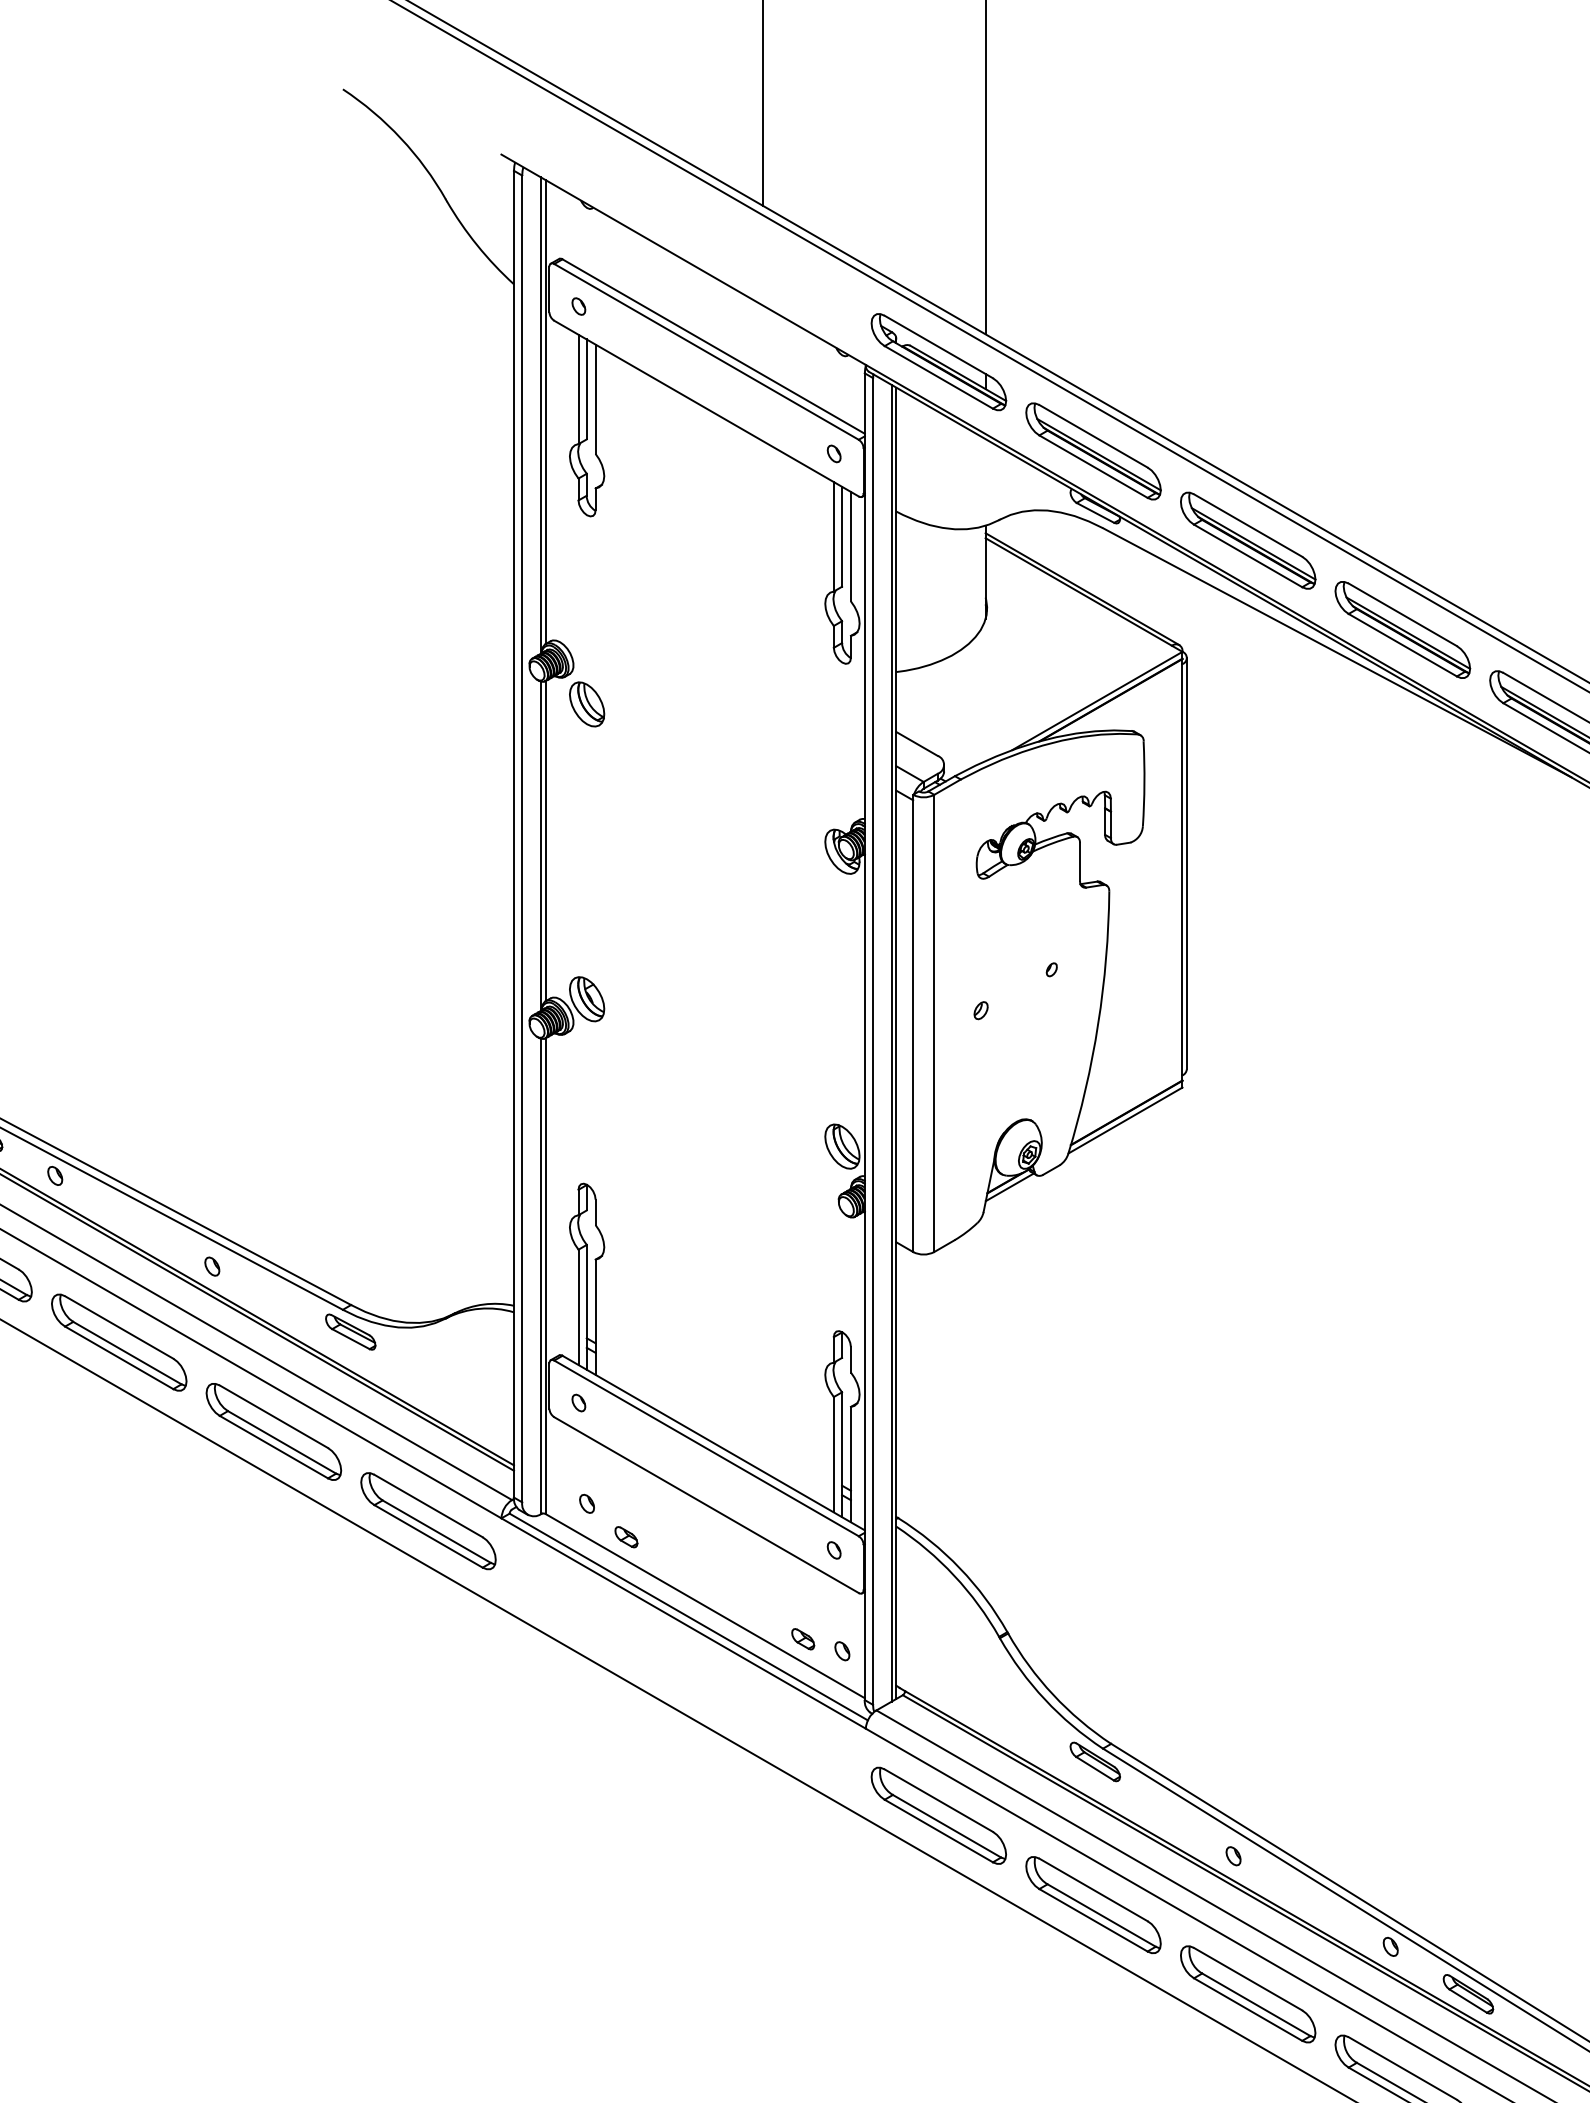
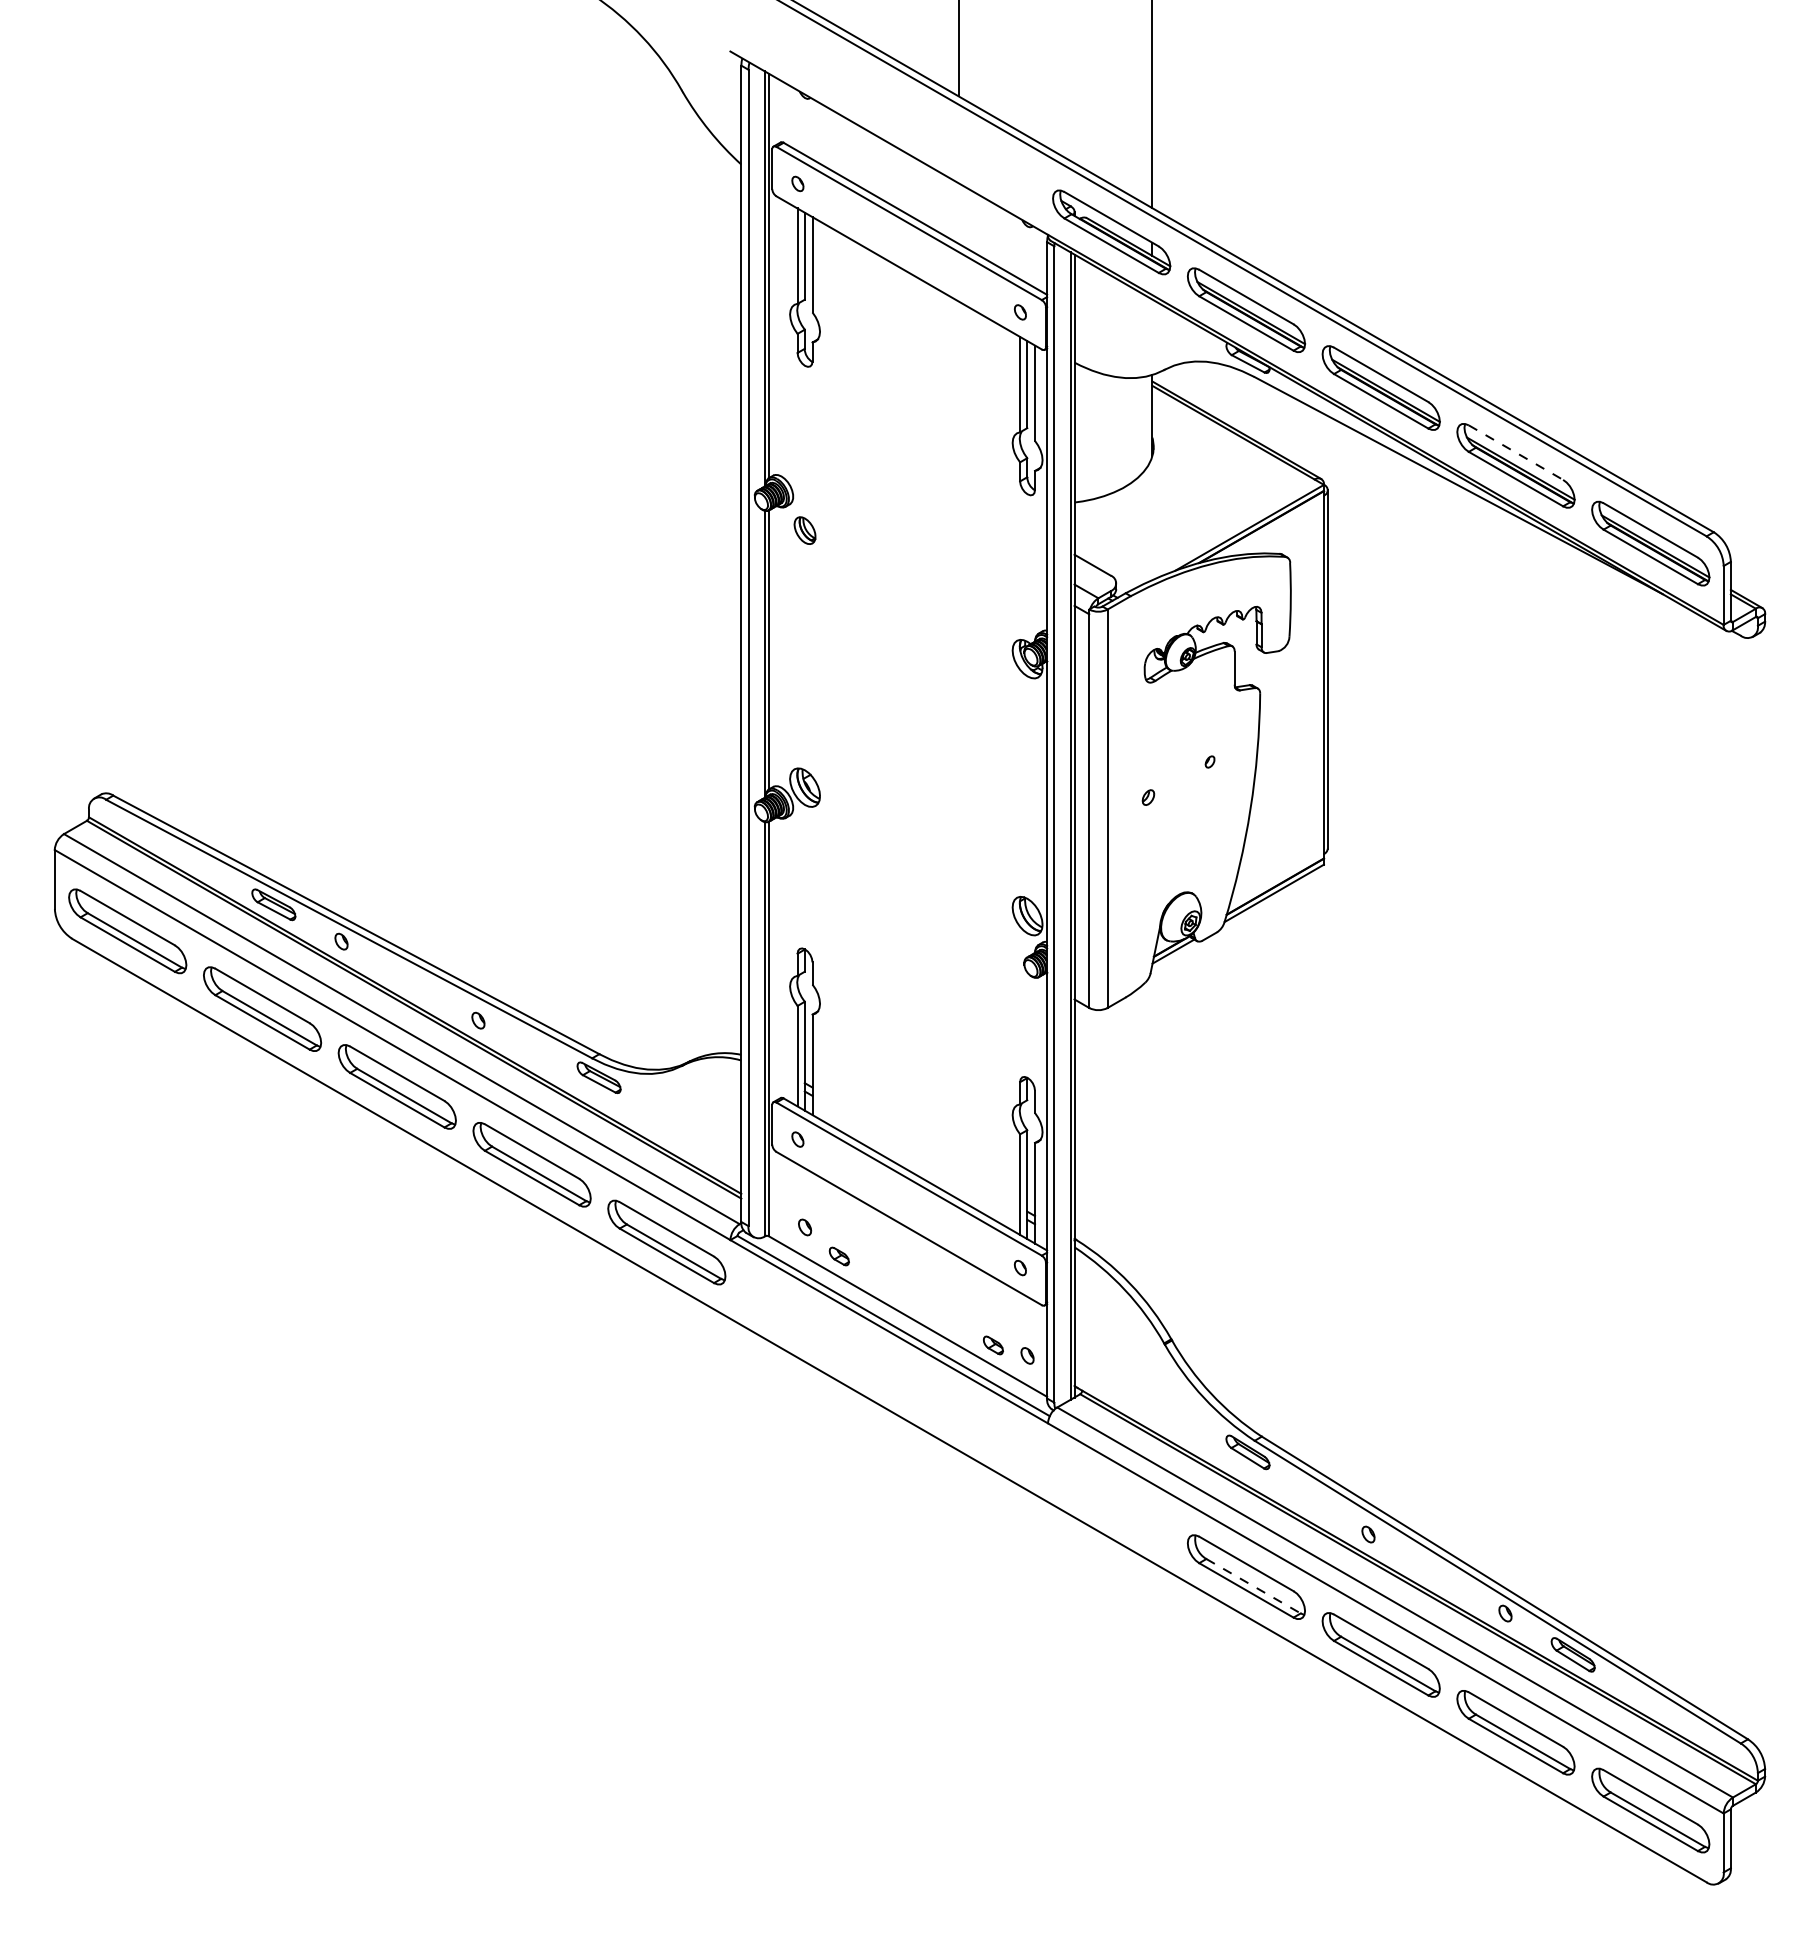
line: (1403, 614) -> (1516, 452), solid -> dashed
part: (586, 704) -> (804, 530), size x0.7
part: (938, 1816) -> (1111, 1499), removed
line: (1102, 1915) -> (1254, 1586), solid -> dashed

